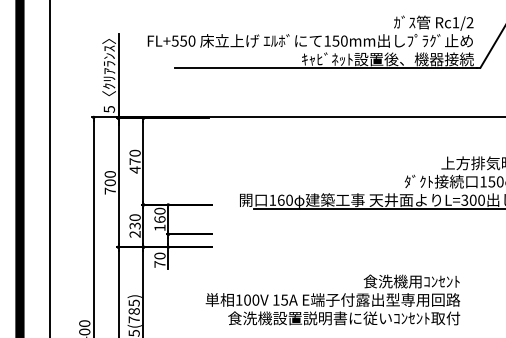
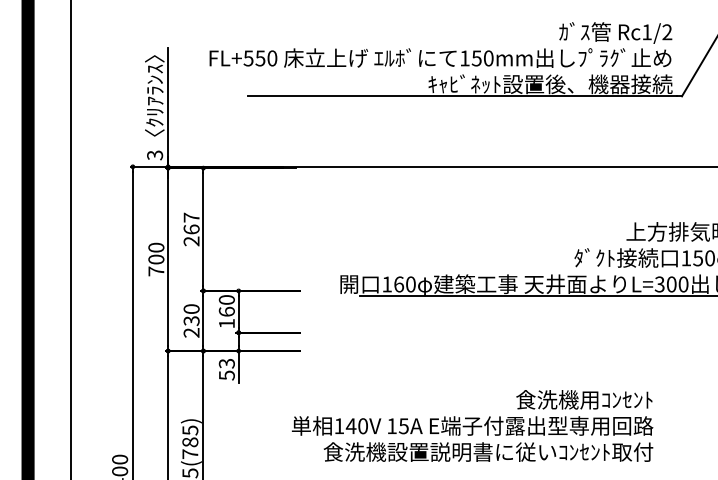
text: (108, 108) -> (154, 154), 5 -> 3
text: (135, 161) -> (191, 229), 470 -> 267
text: (159, 260) -> (226, 369), 70 -> 53
text: (247, 300) -> (350, 426), 100V -> 140V

